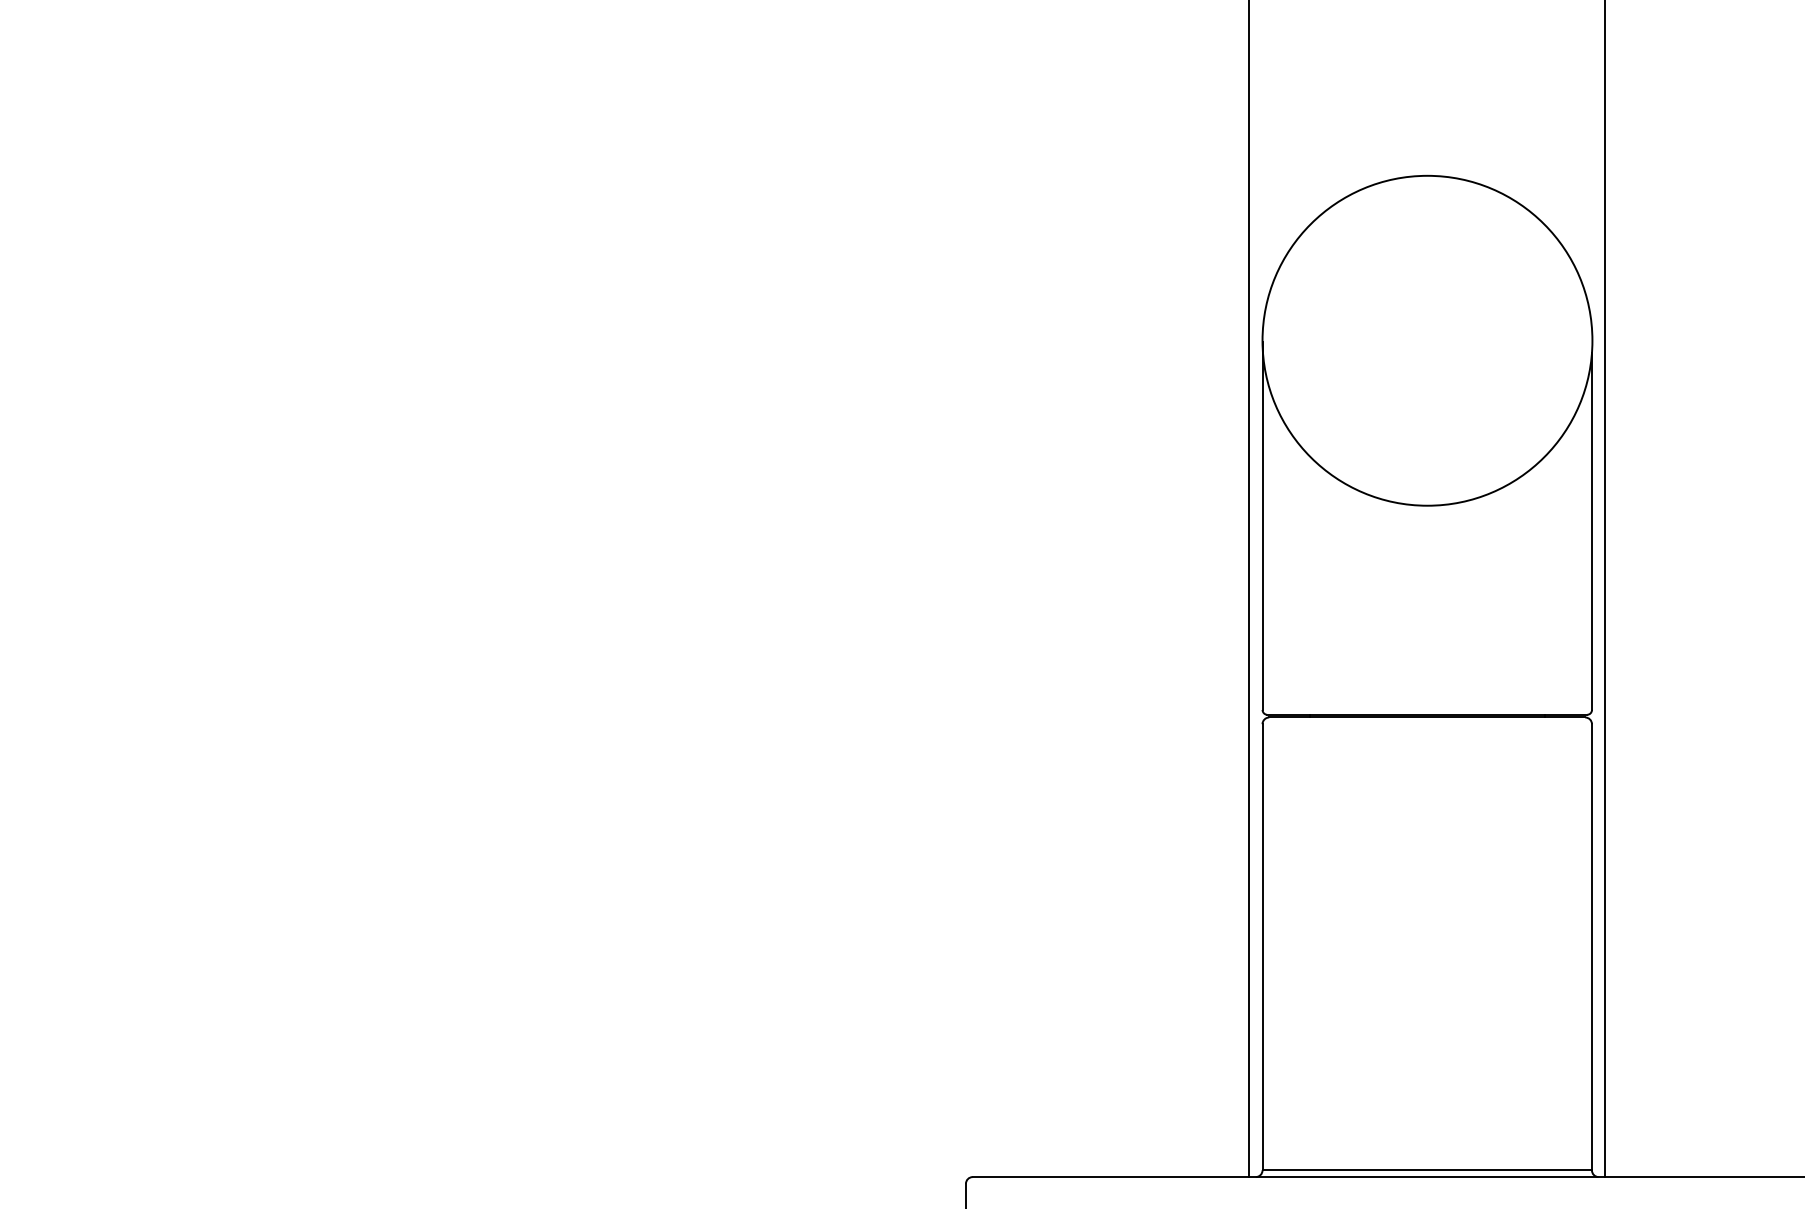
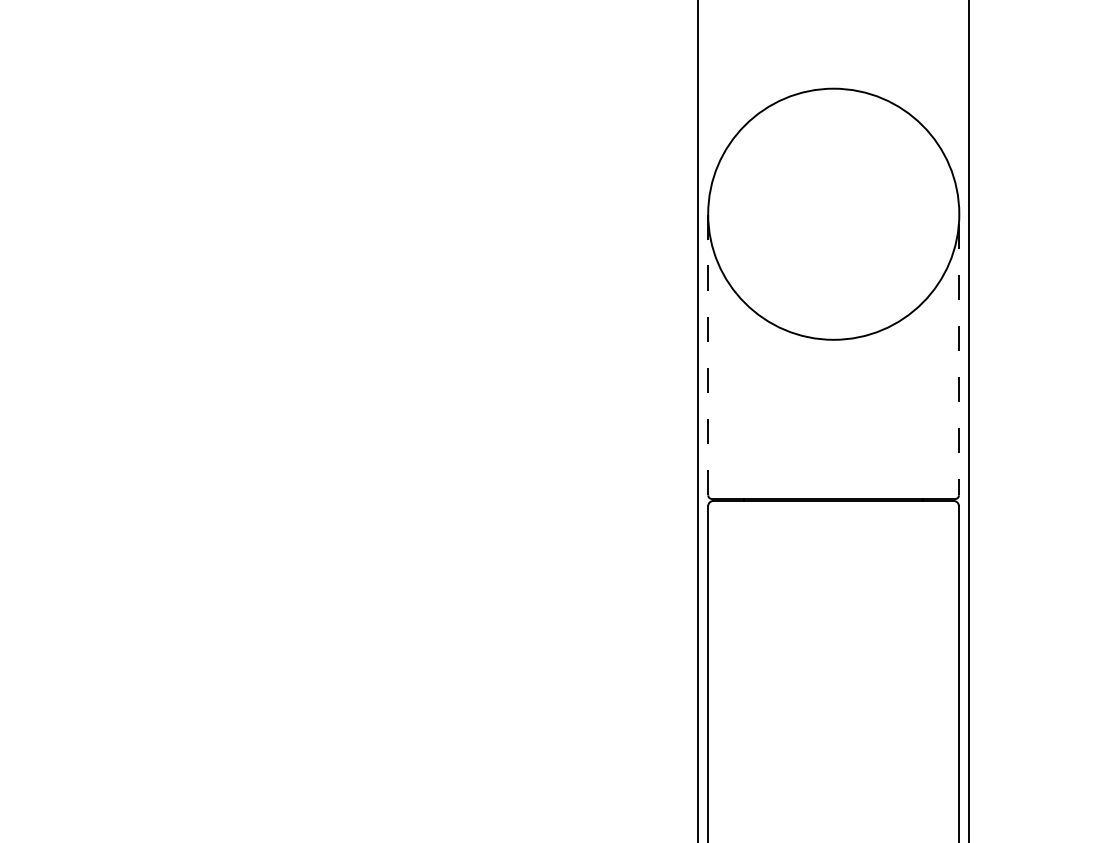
line: (1262, 526) -> (708, 355), solid -> dashed
line: (1591, 532) -> (958, 360), solid -> dashed

